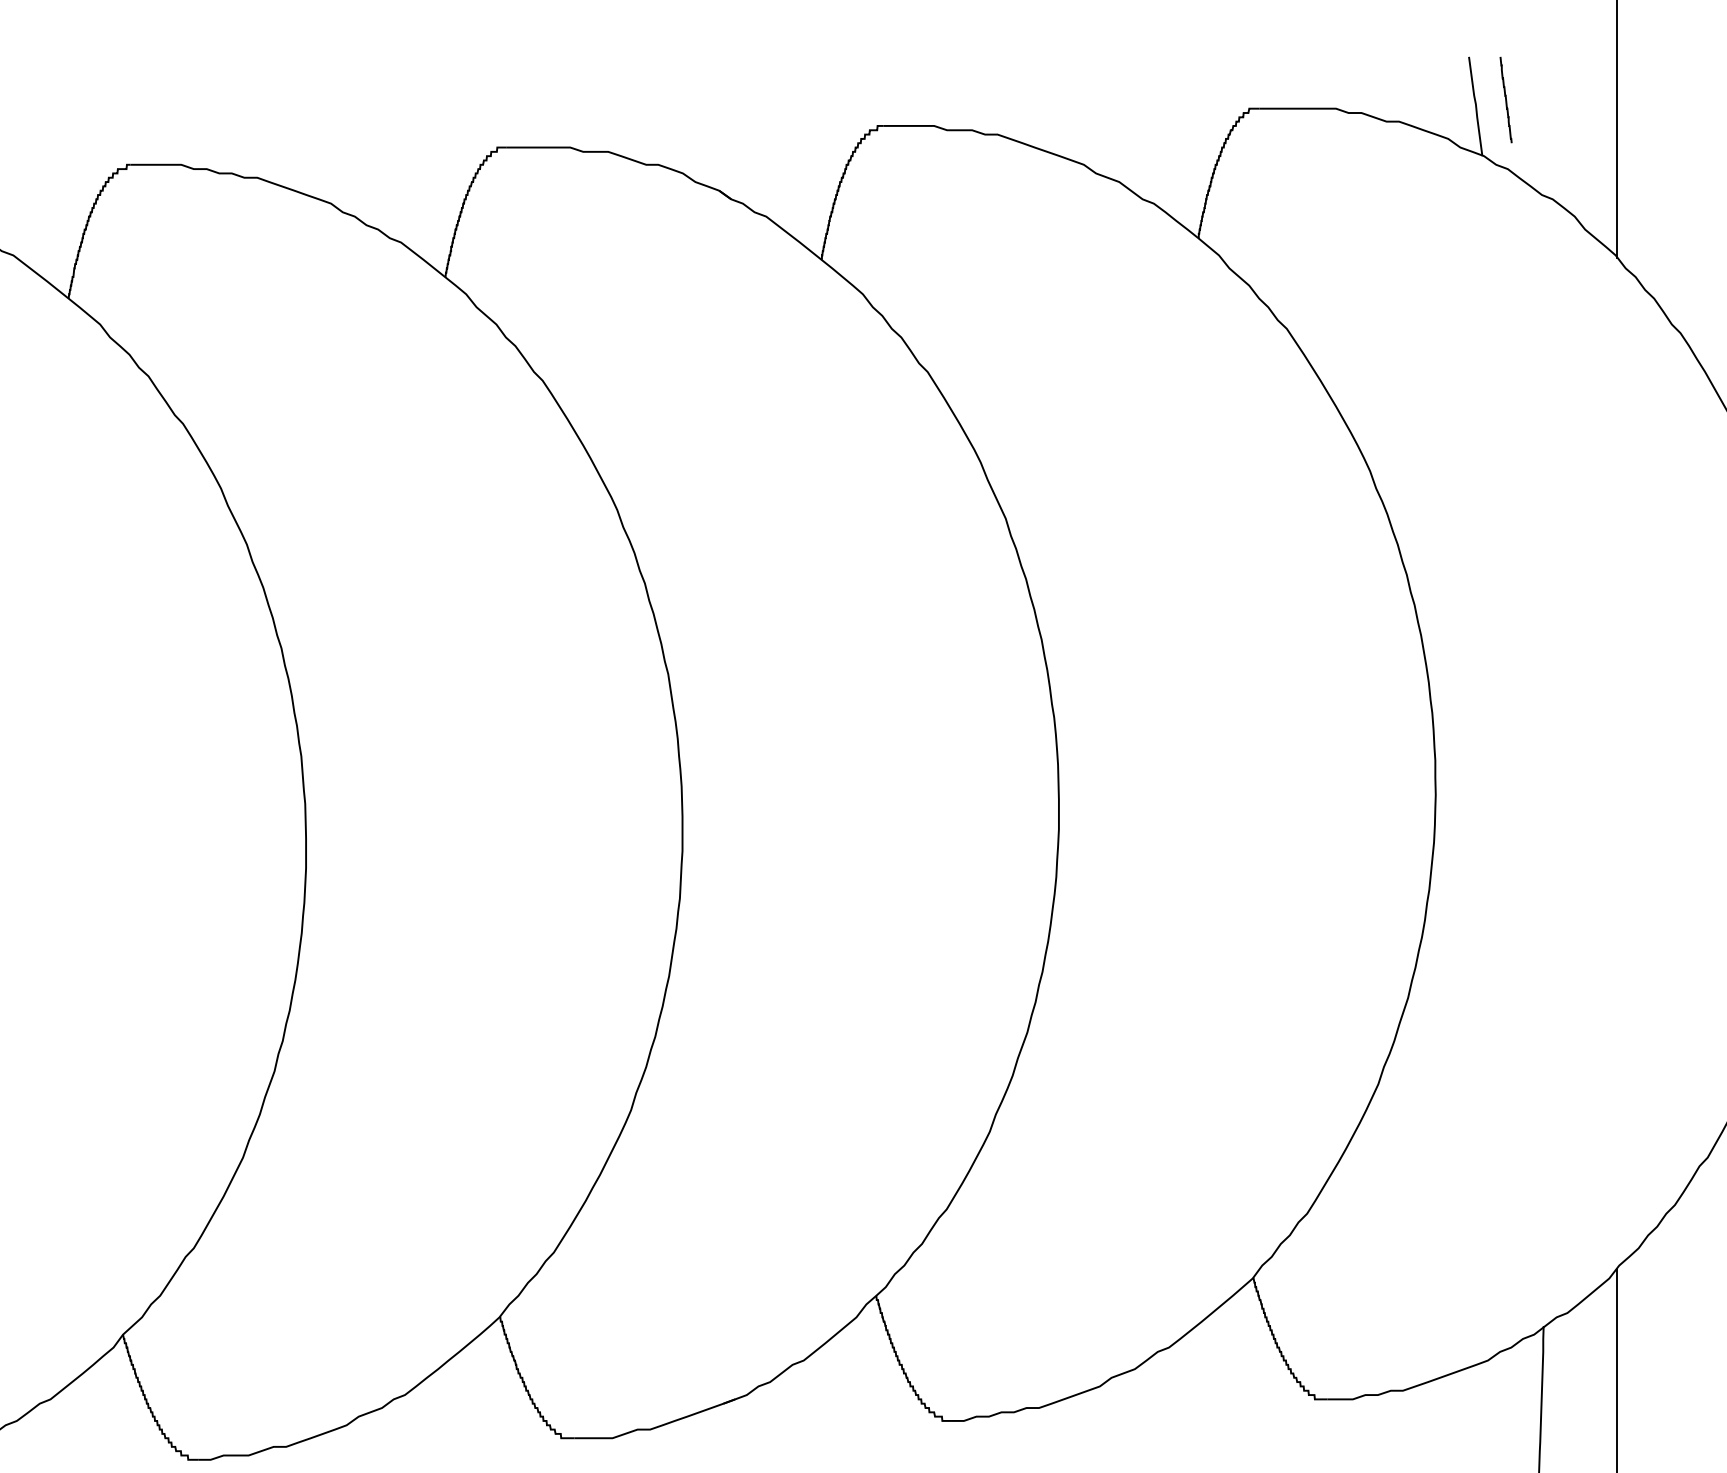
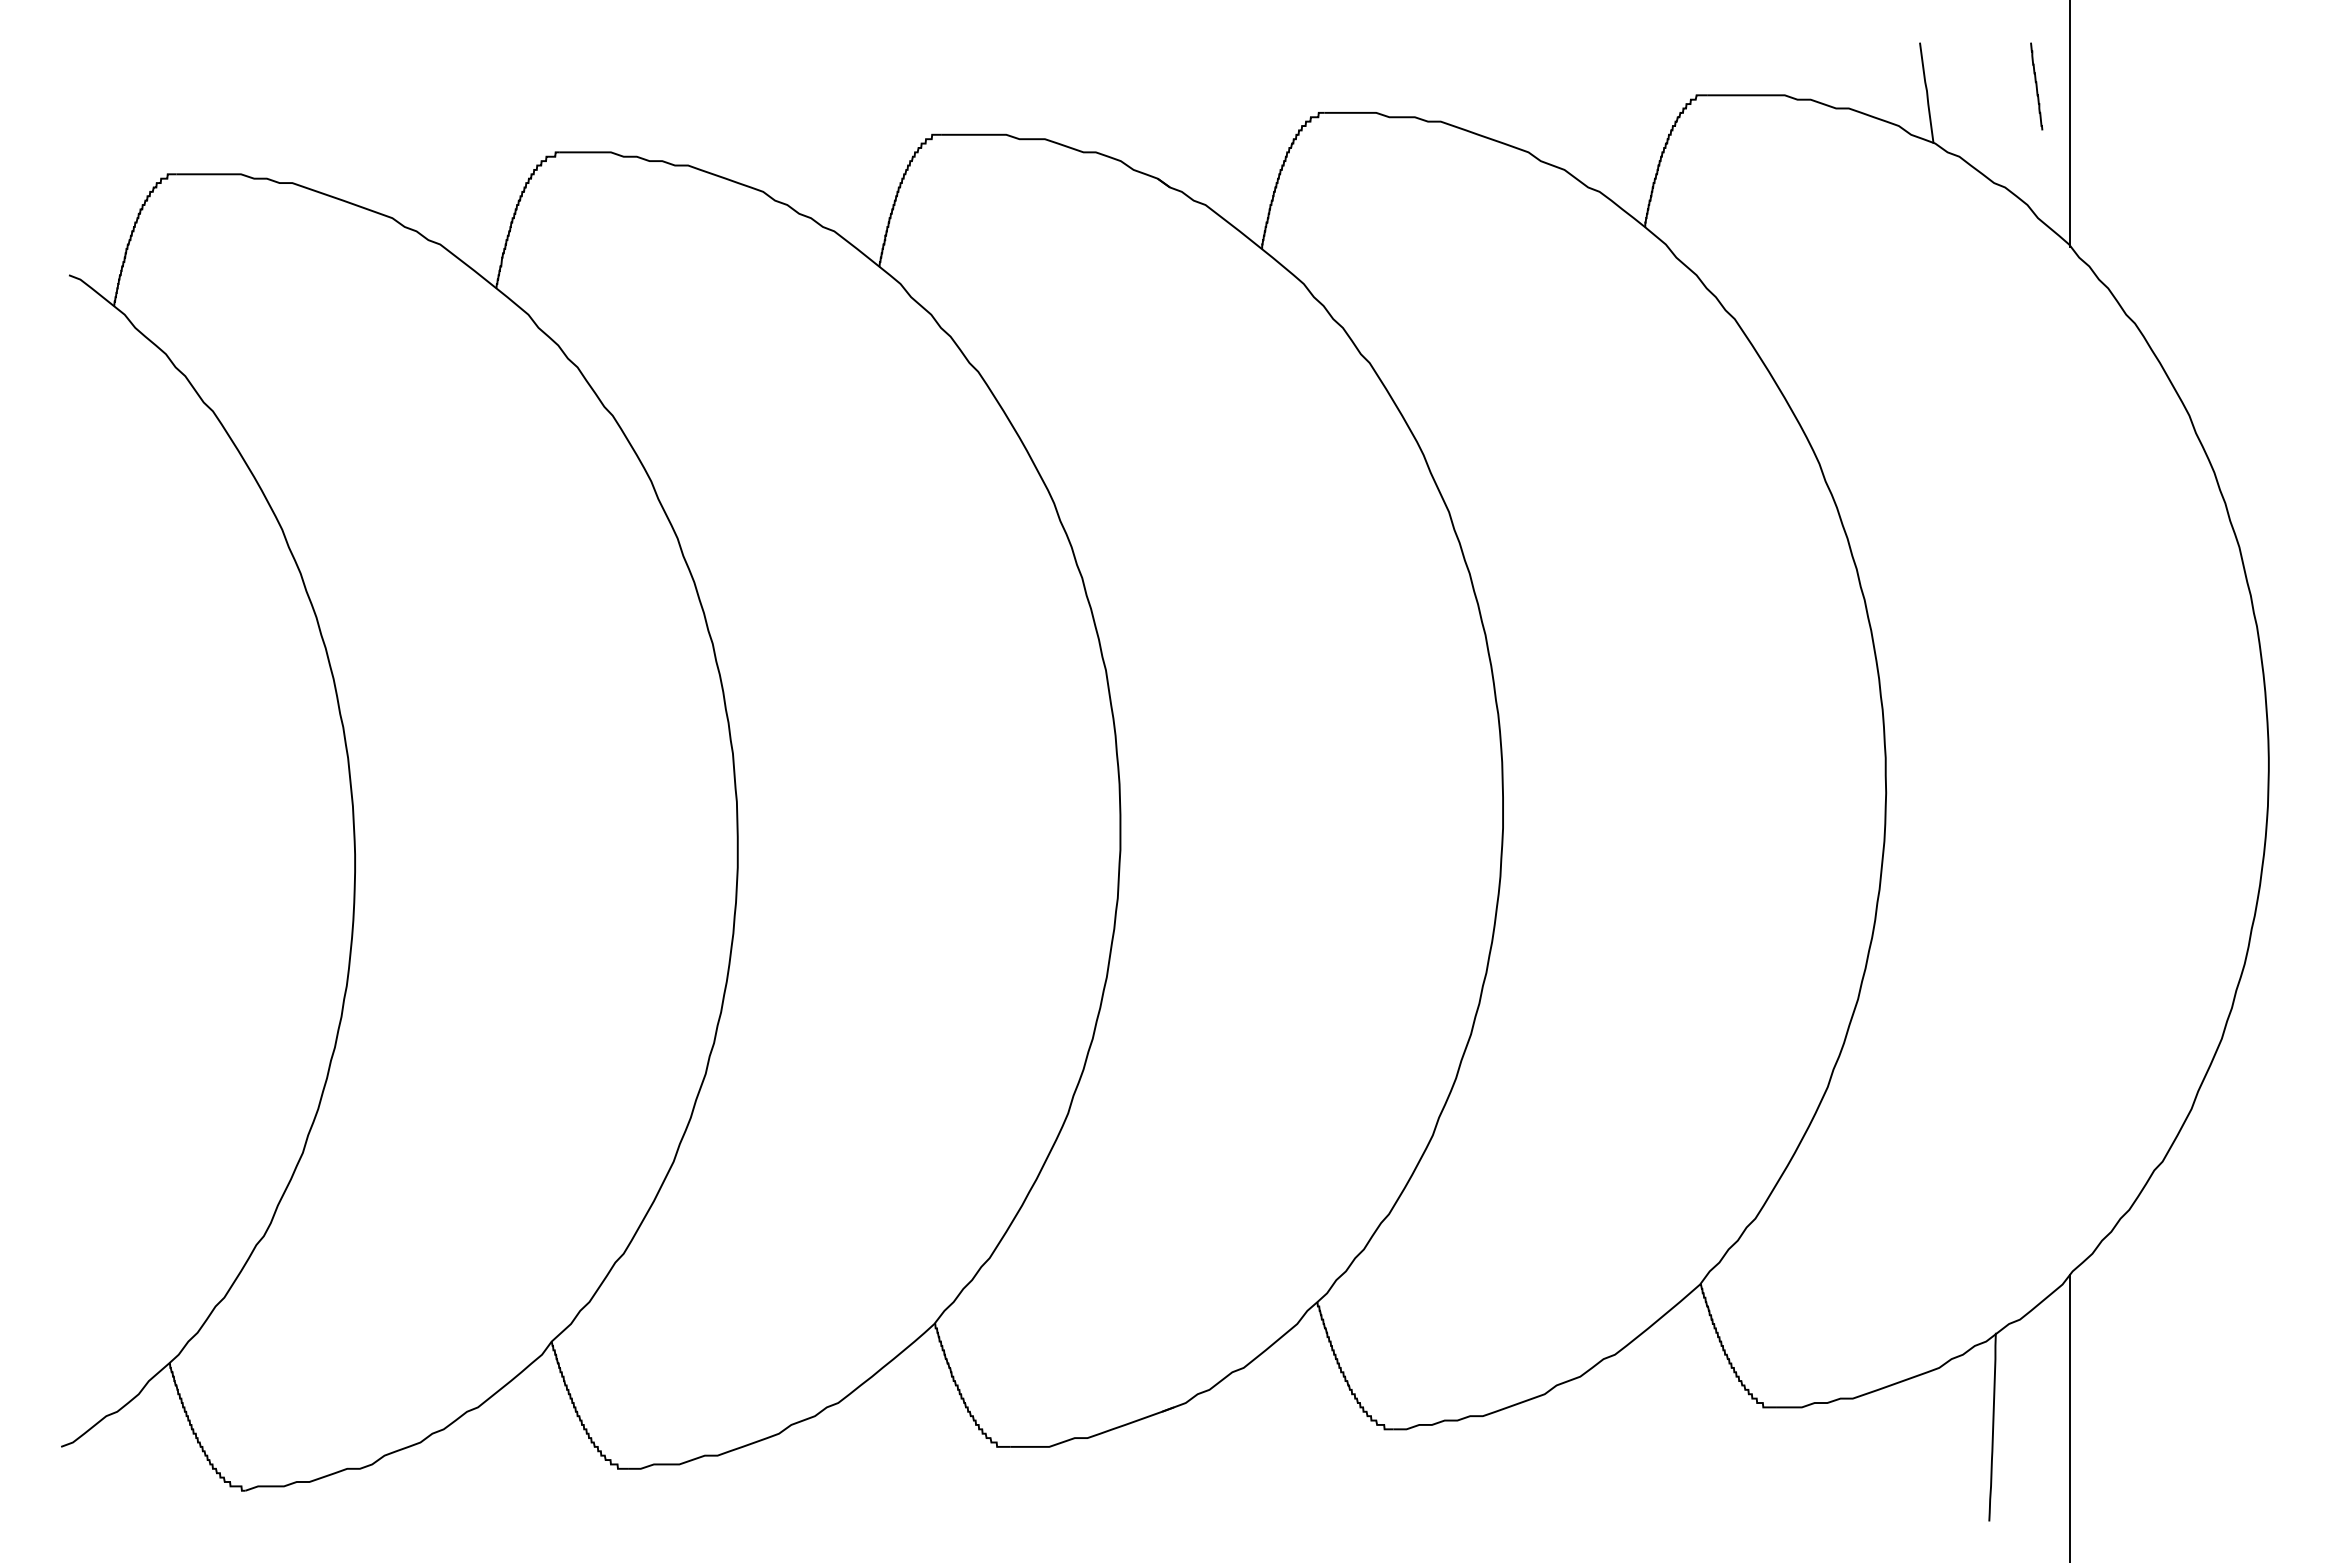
line: (1505, 100) -> (2036, 86), moved

